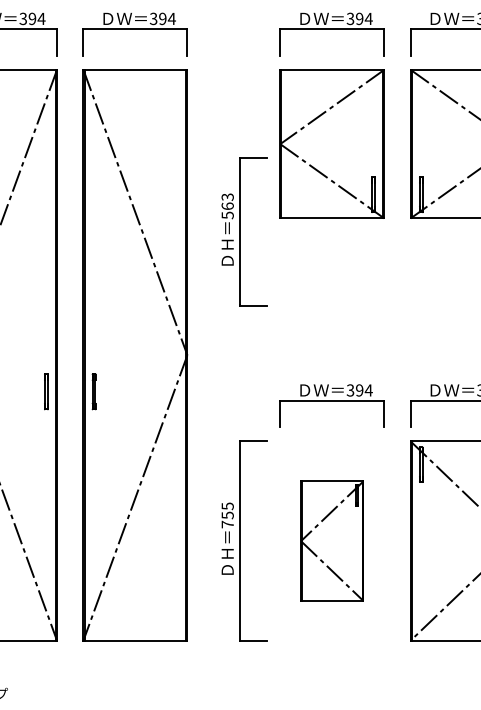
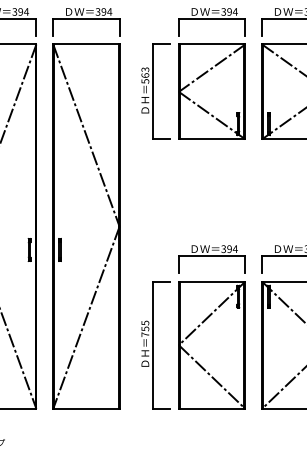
part: (243, 231) -> (155, 91), moved
part: (331, 541) -> (211, 345), size x1.67

